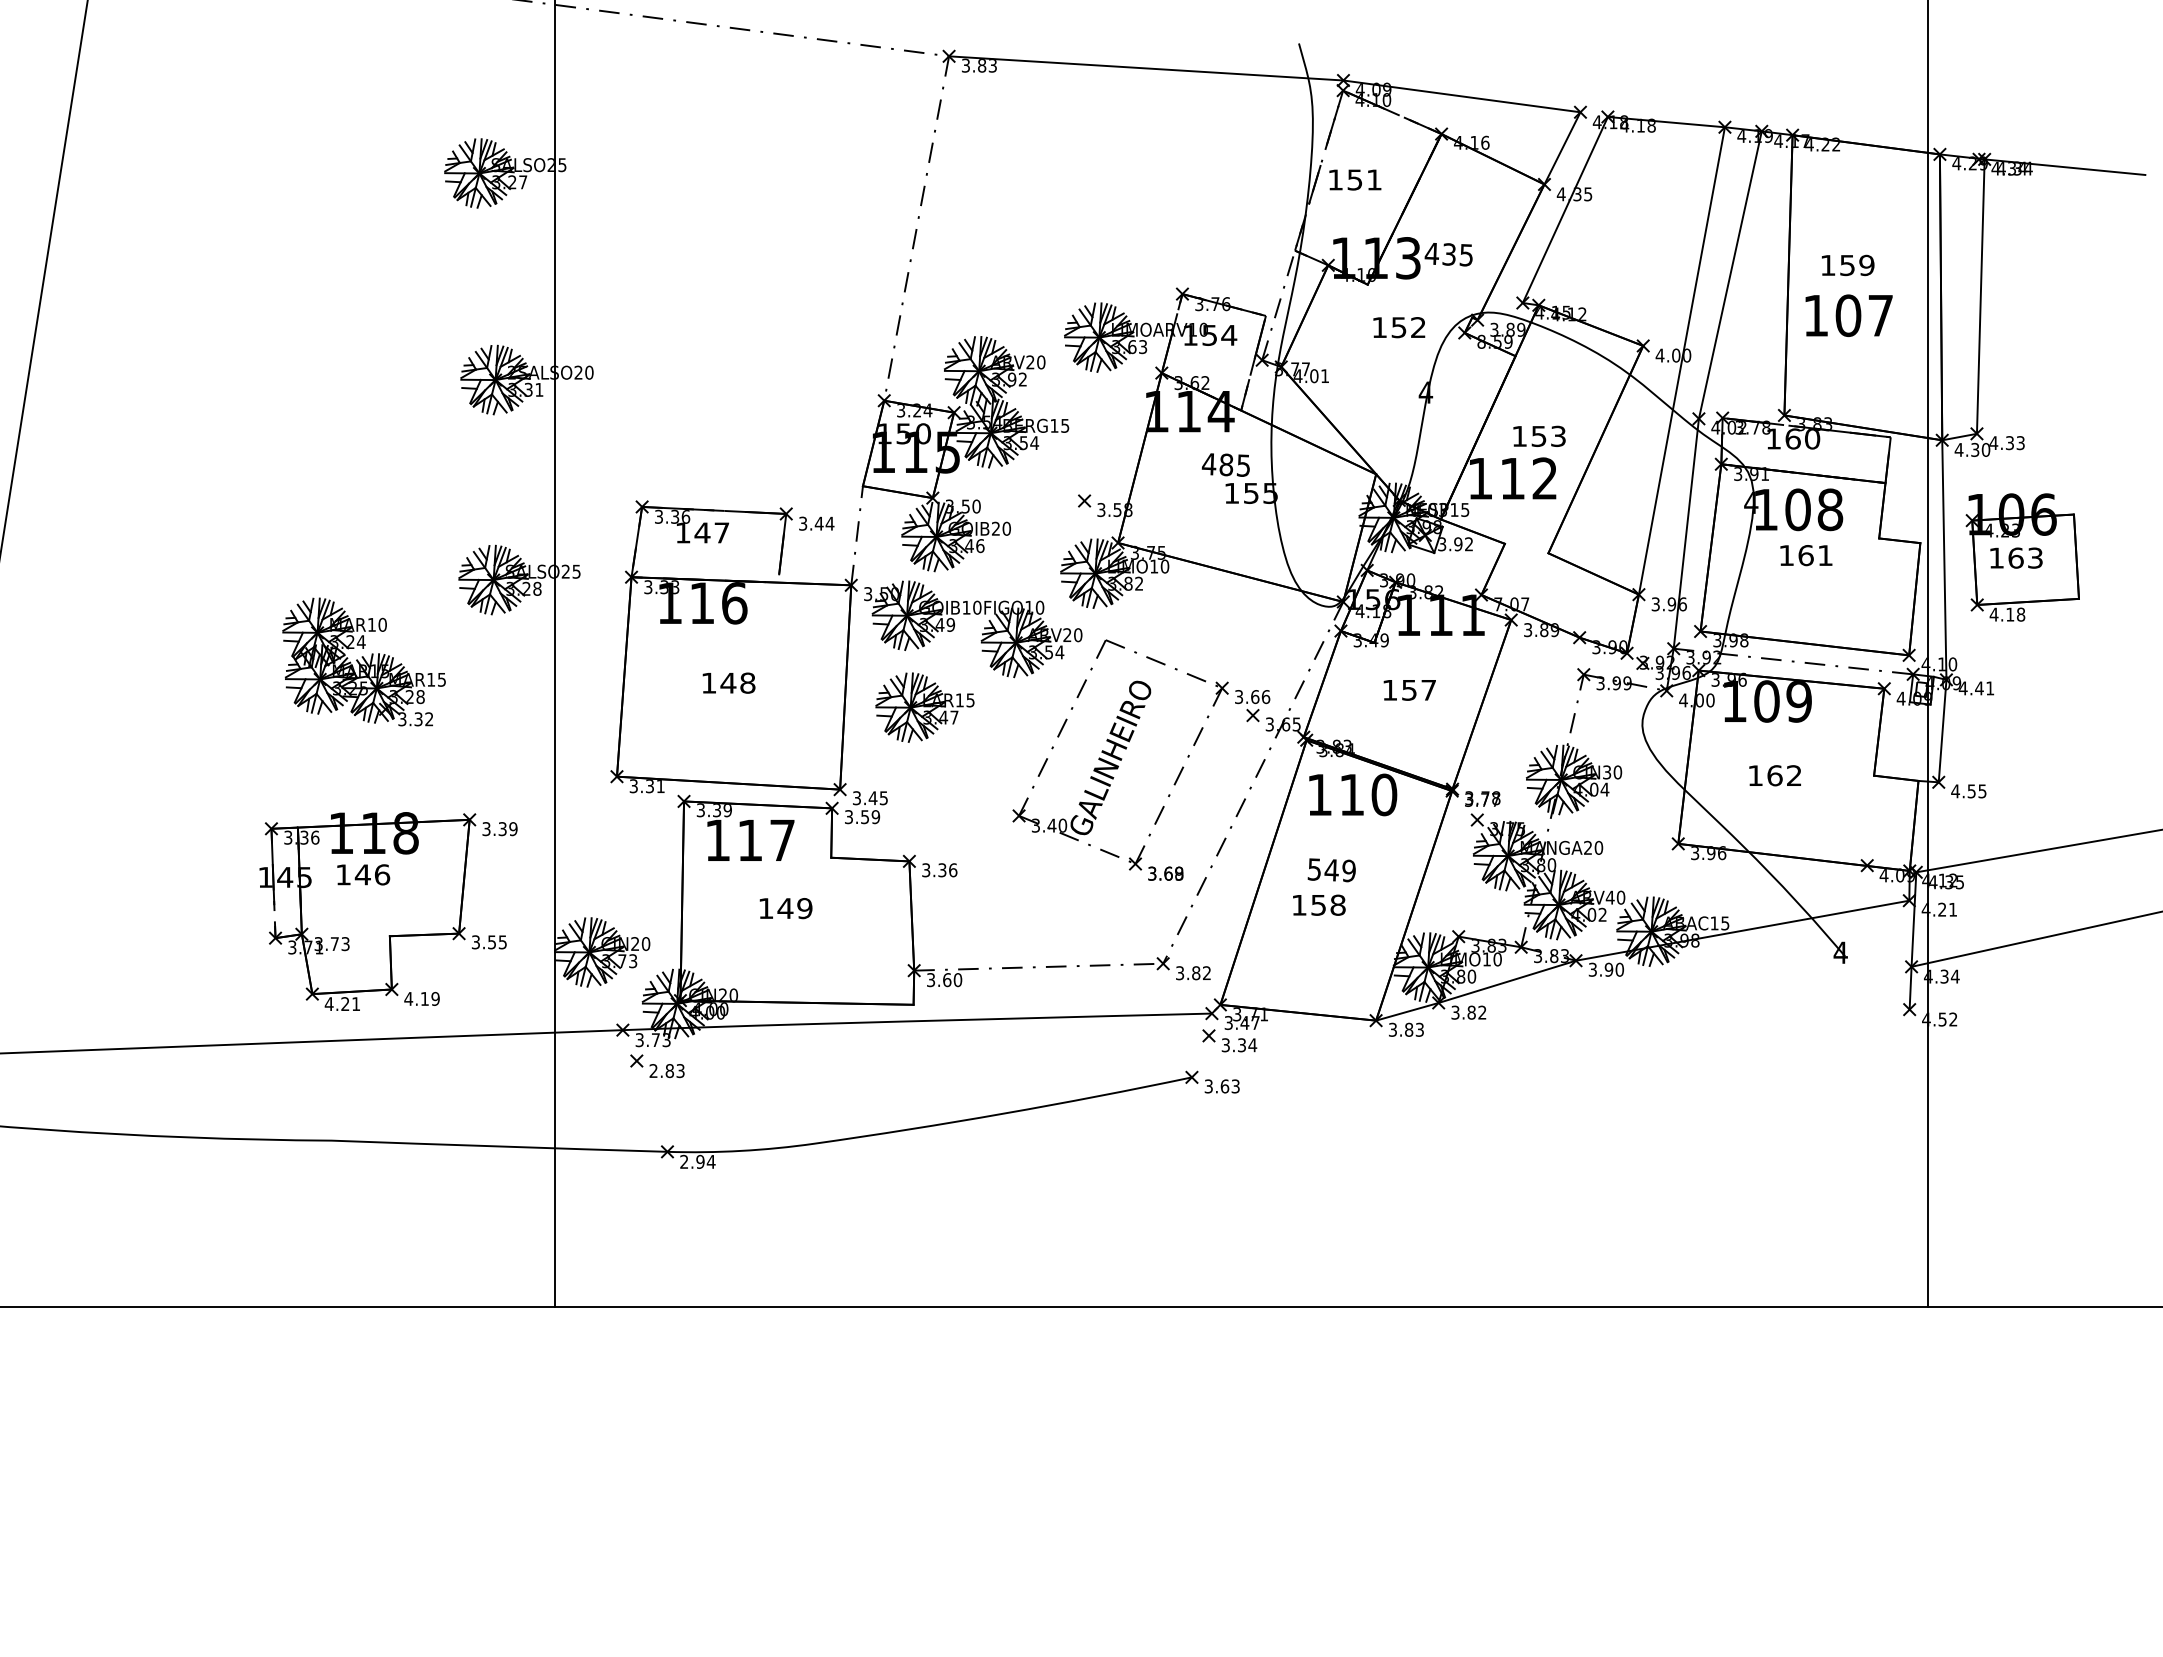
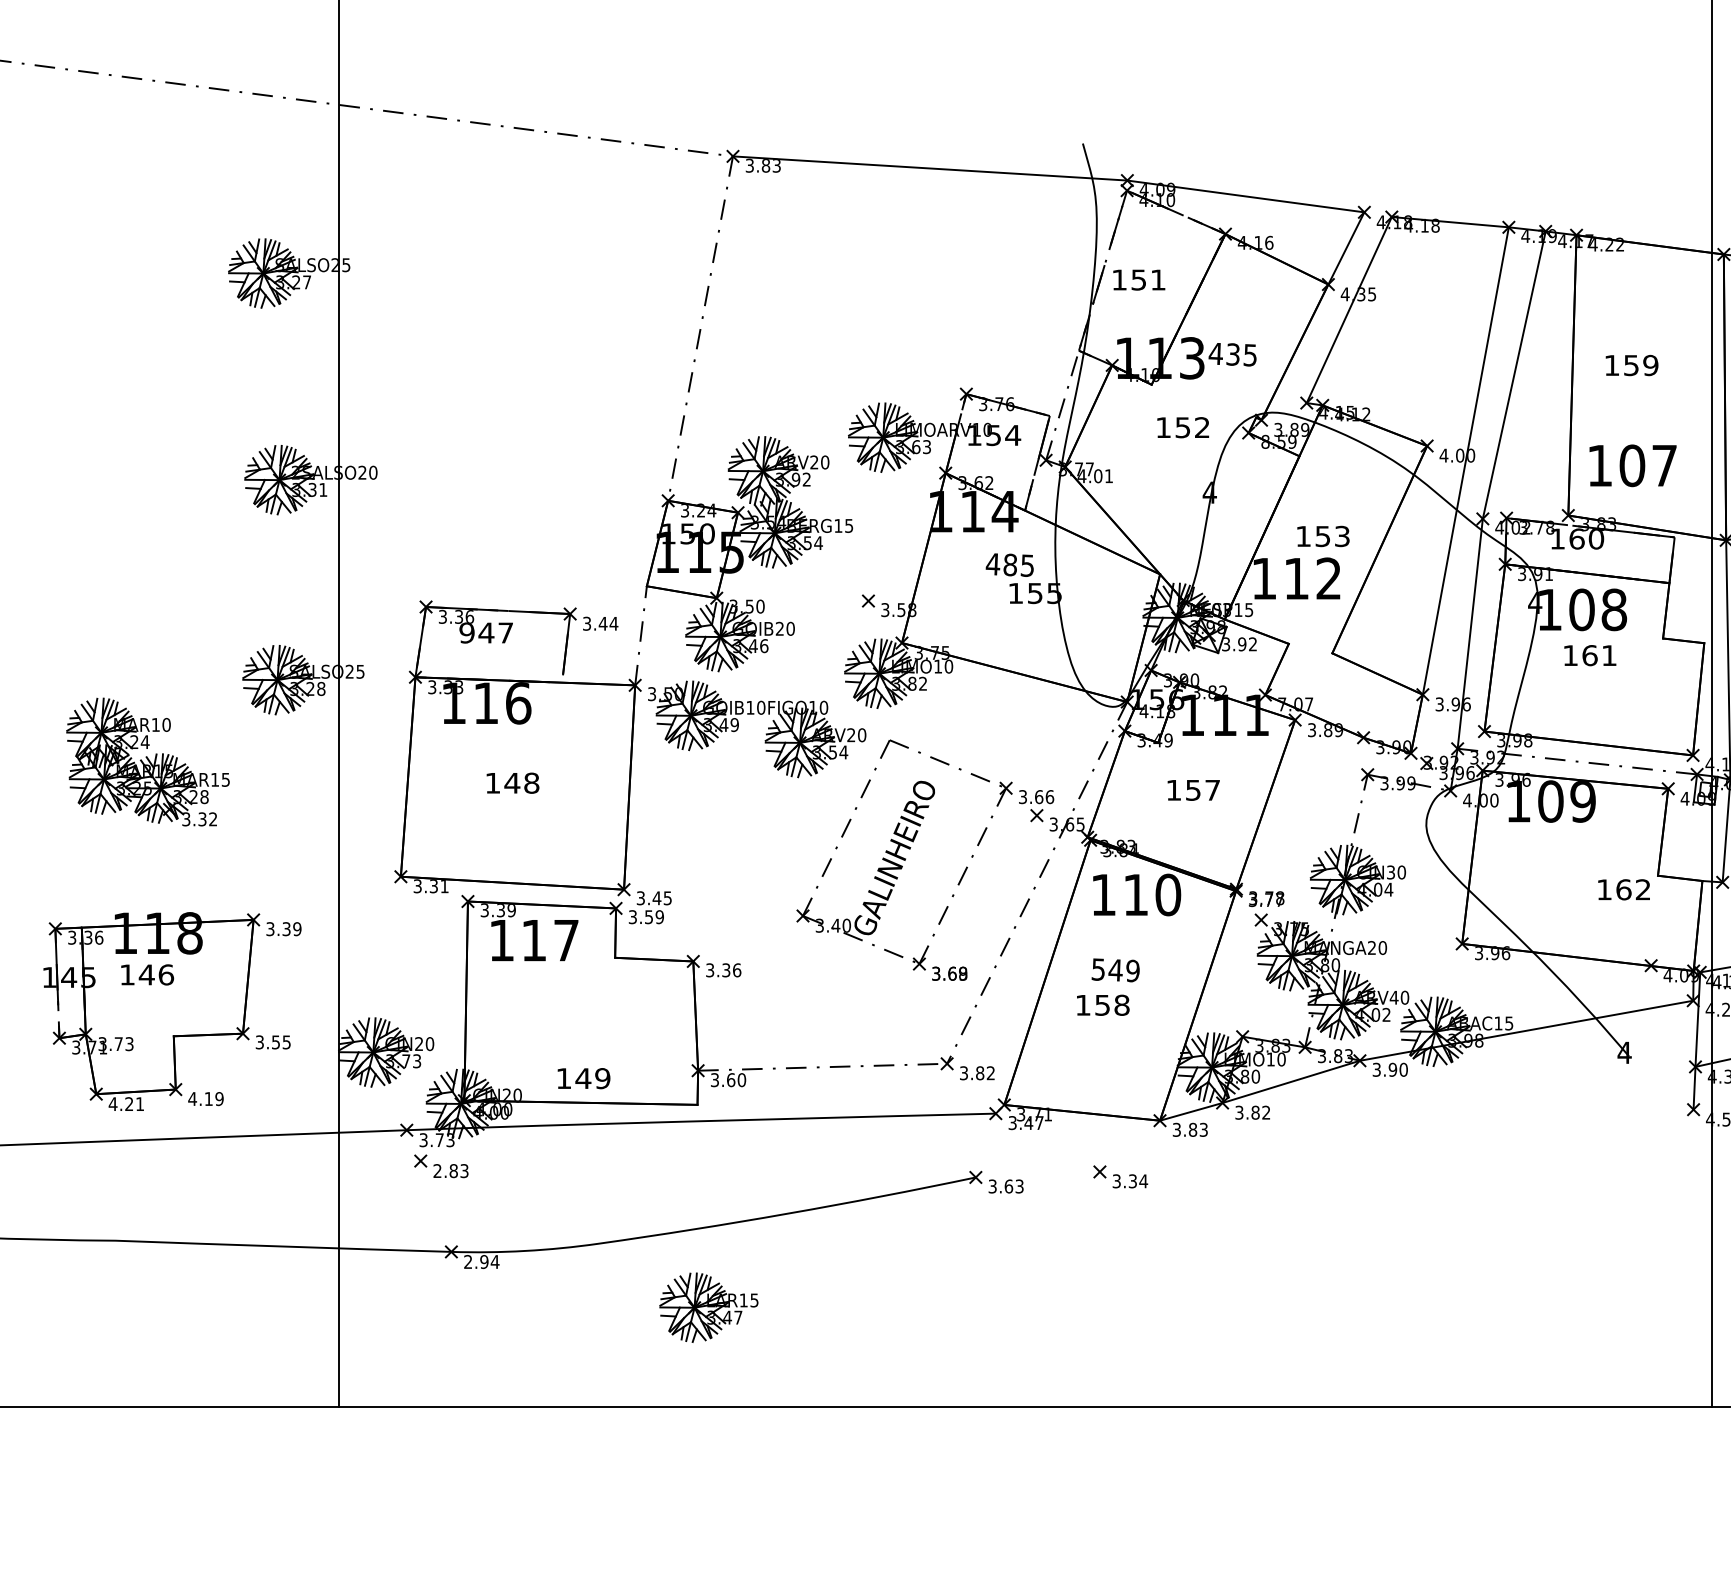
text: (1848, 315) -> (1632, 465), moved
text: (682, 532) -> (466, 632), 147 -> 947
part: (924, 707) -> (708, 1307), moved
text: (1774, 775) -> (1623, 889), moved
text: (785, 908) -> (583, 1078), moved
part: (1229, 1040) -> (1120, 1176), moved

